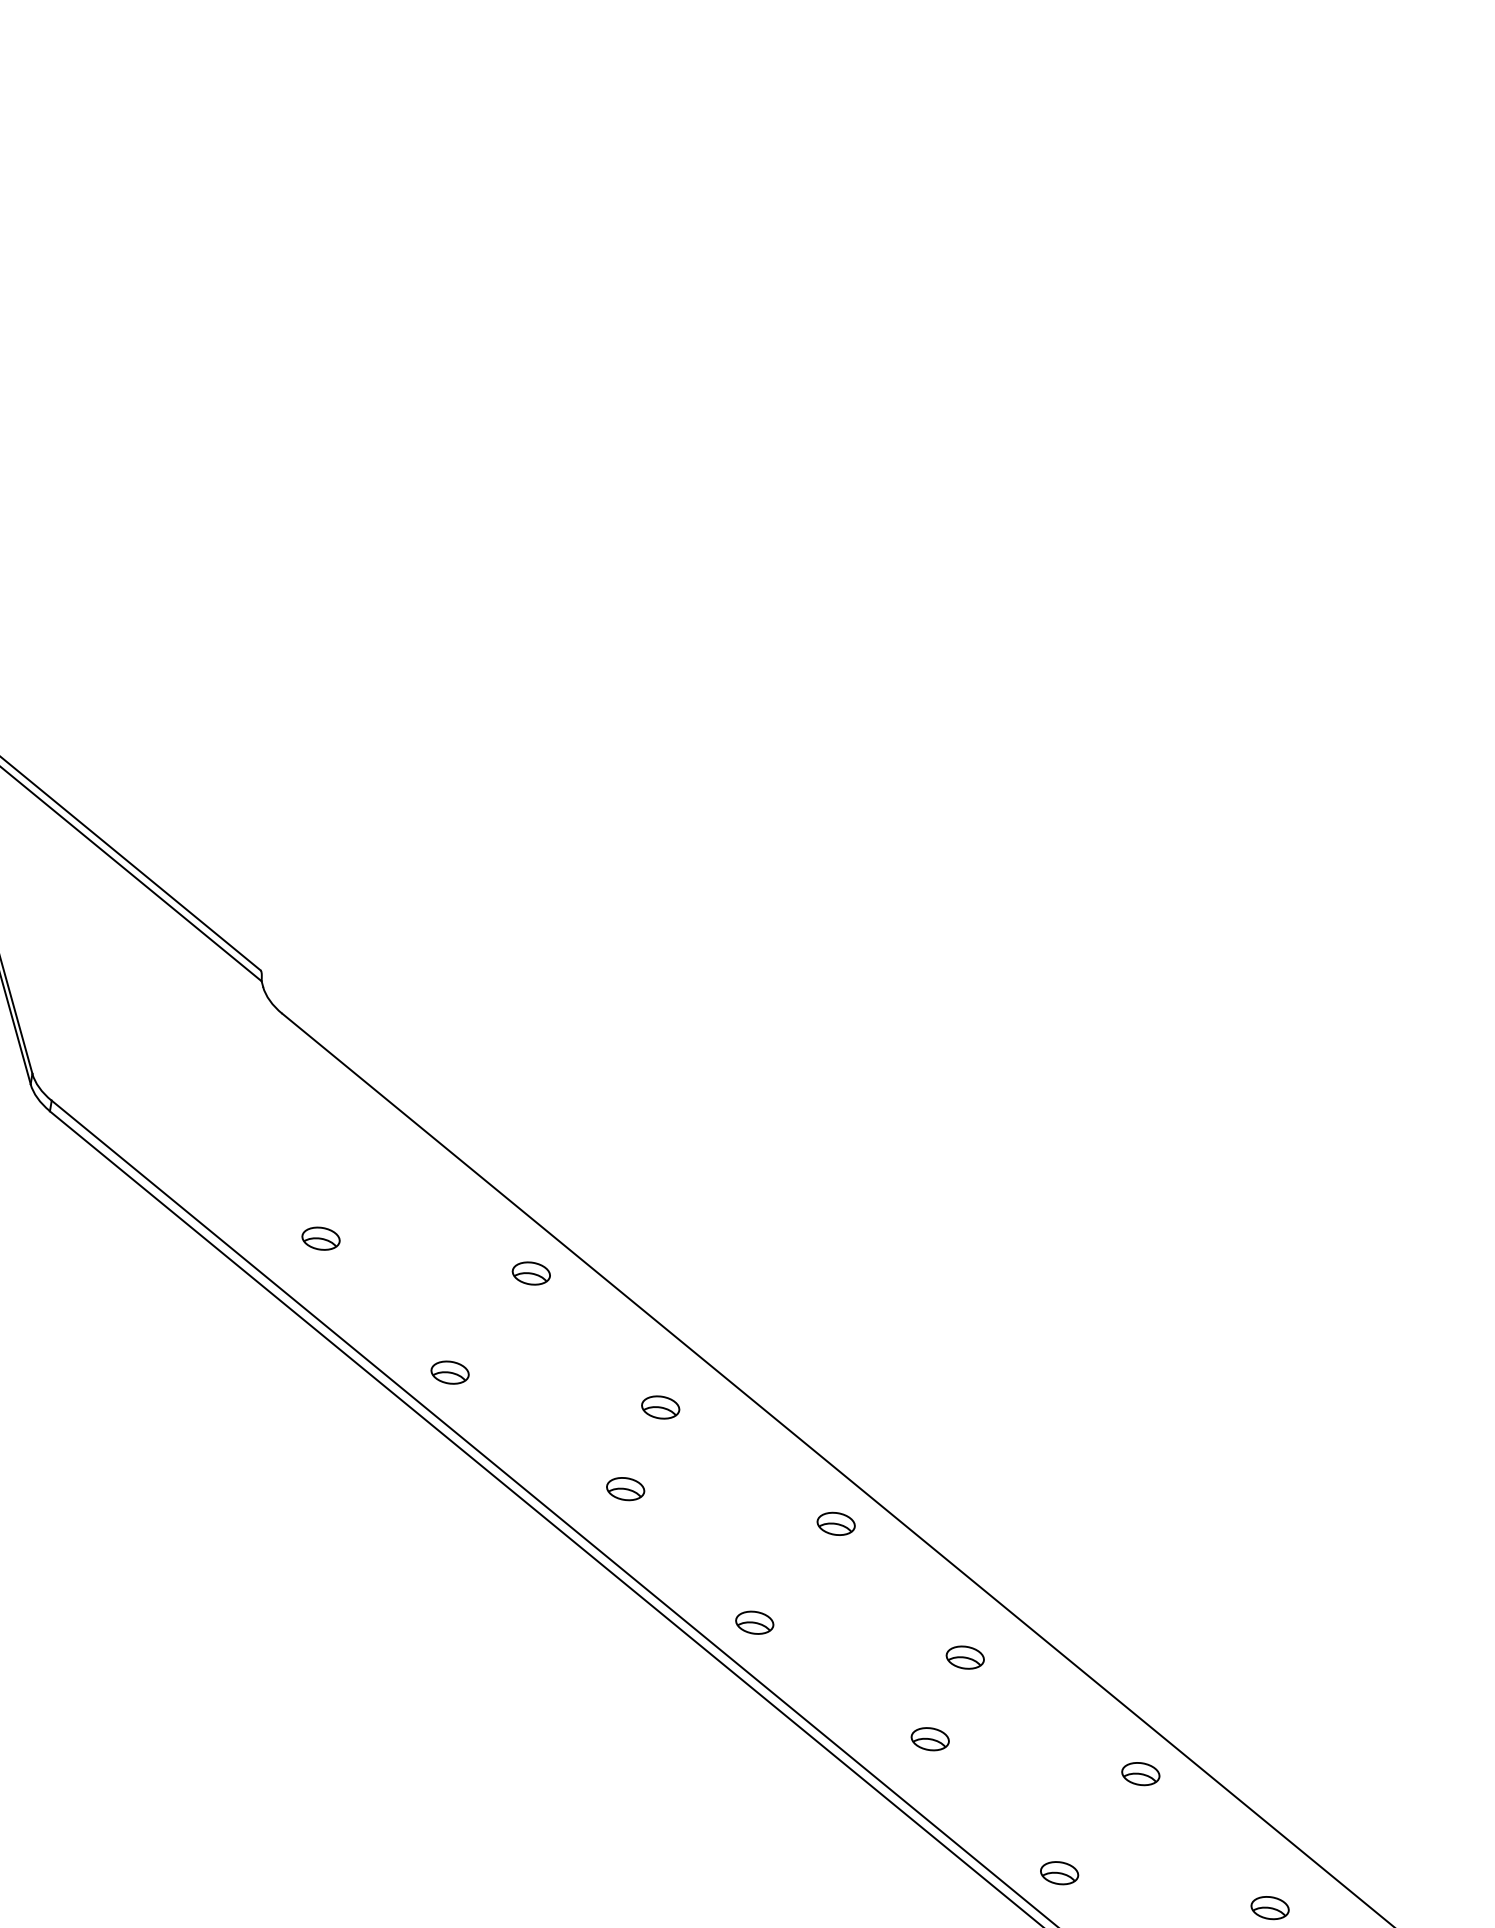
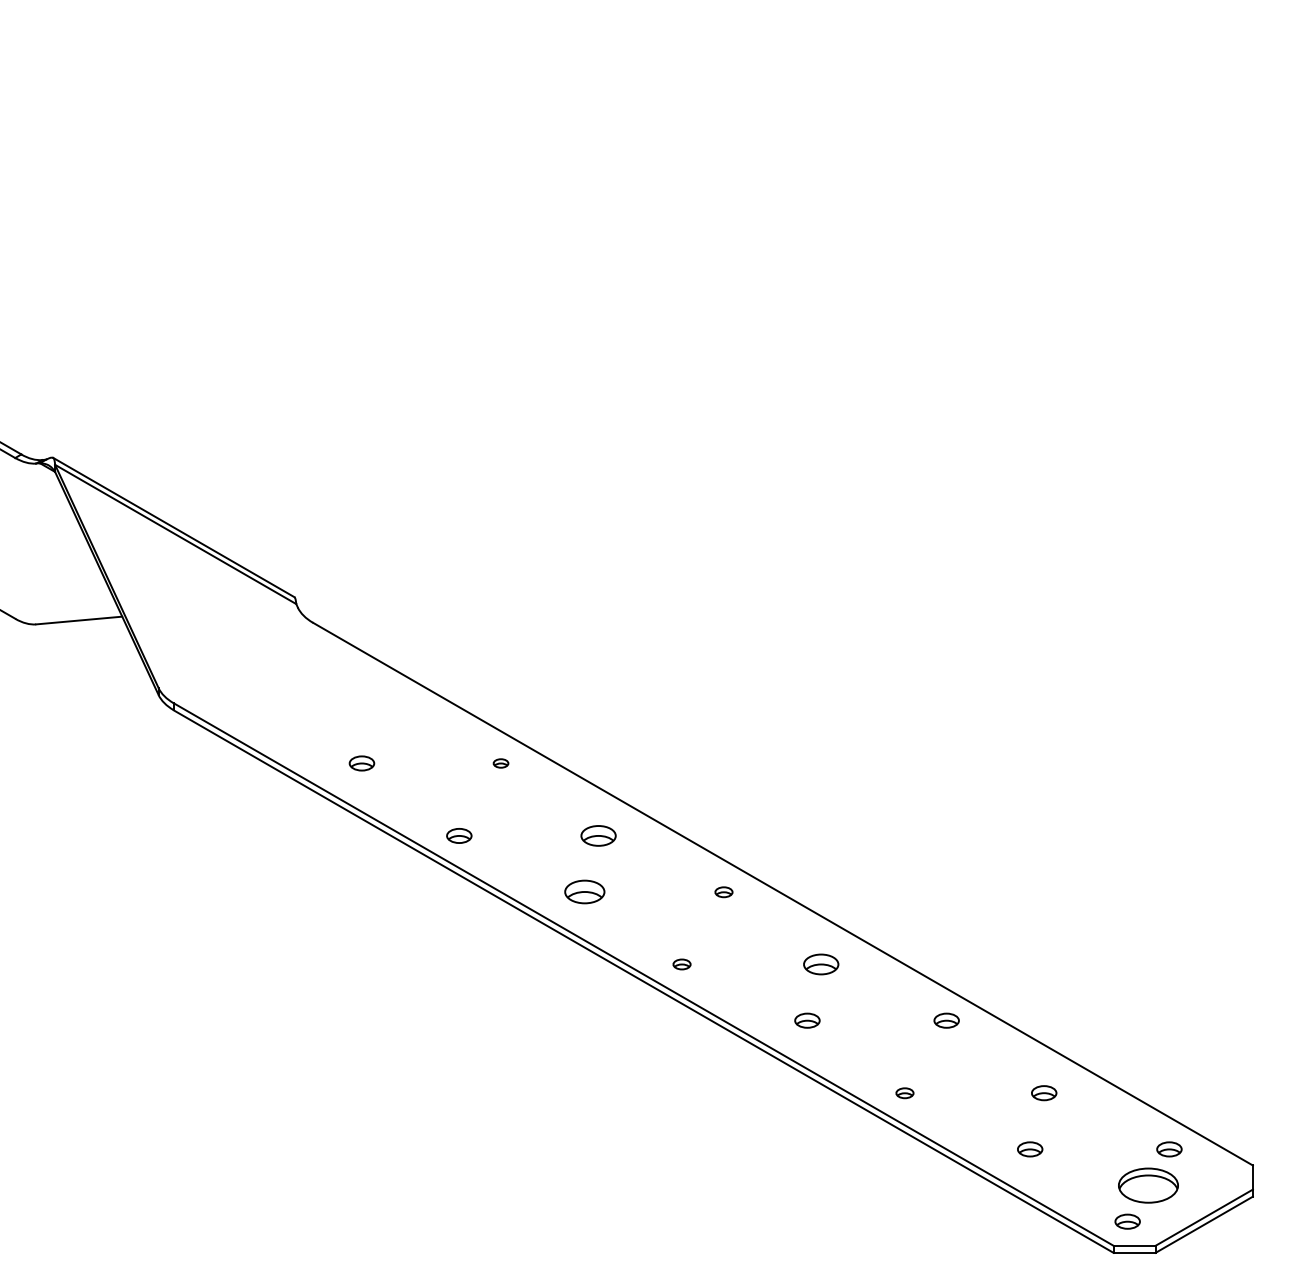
part: (530, 1273) -> (500, 763), size x0.6
part: (660, 1406) -> (598, 835), size x1.4
part: (625, 1489) -> (584, 892), size x1.6
part: (835, 1524) -> (723, 892), size x0.7
part: (753, 1622) -> (681, 964), size x0.7
part: (965, 1657) -> (821, 964), size x1.4
part: (1058, 1873) -> (904, 1093), size x0.7

